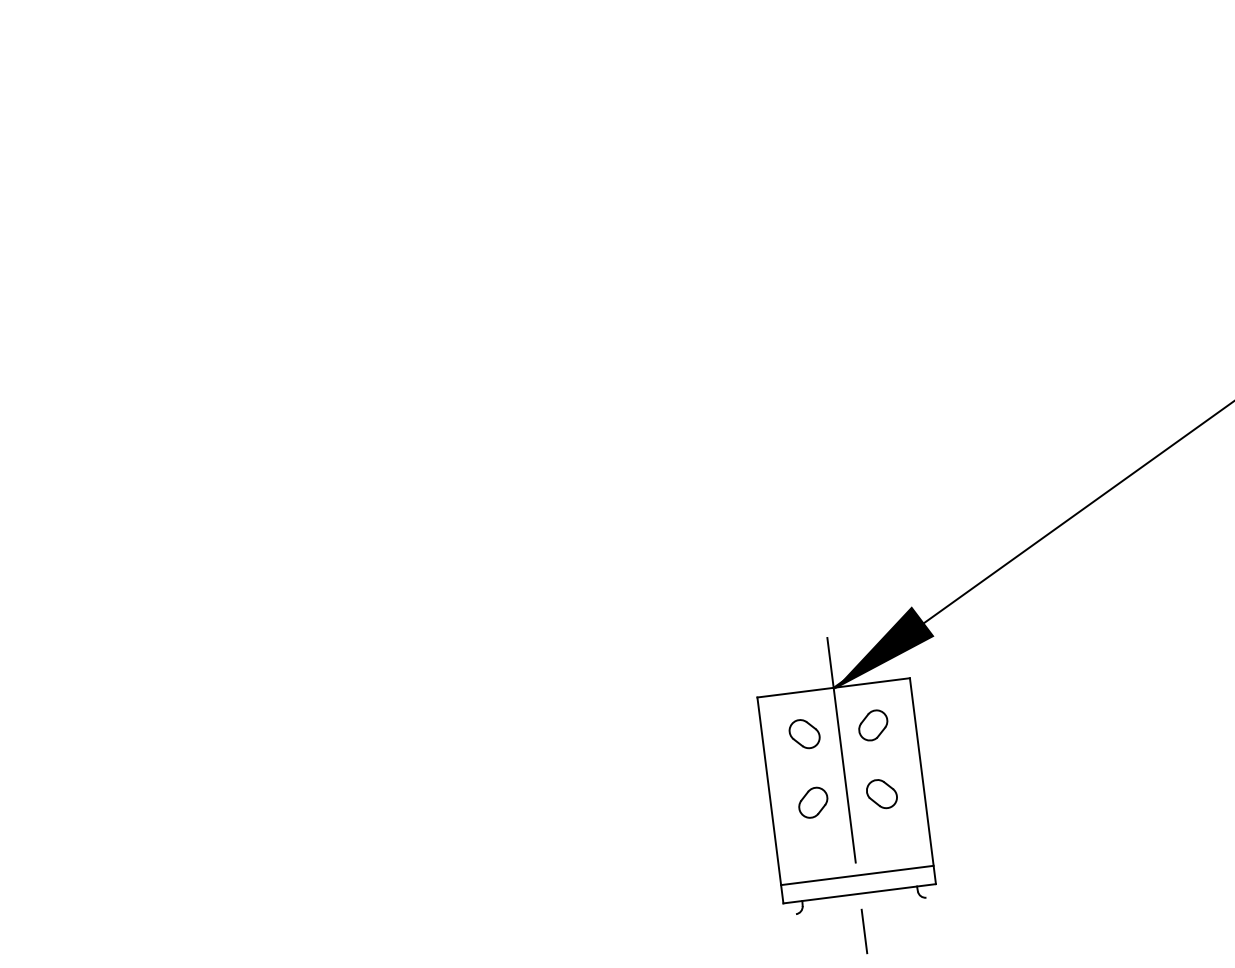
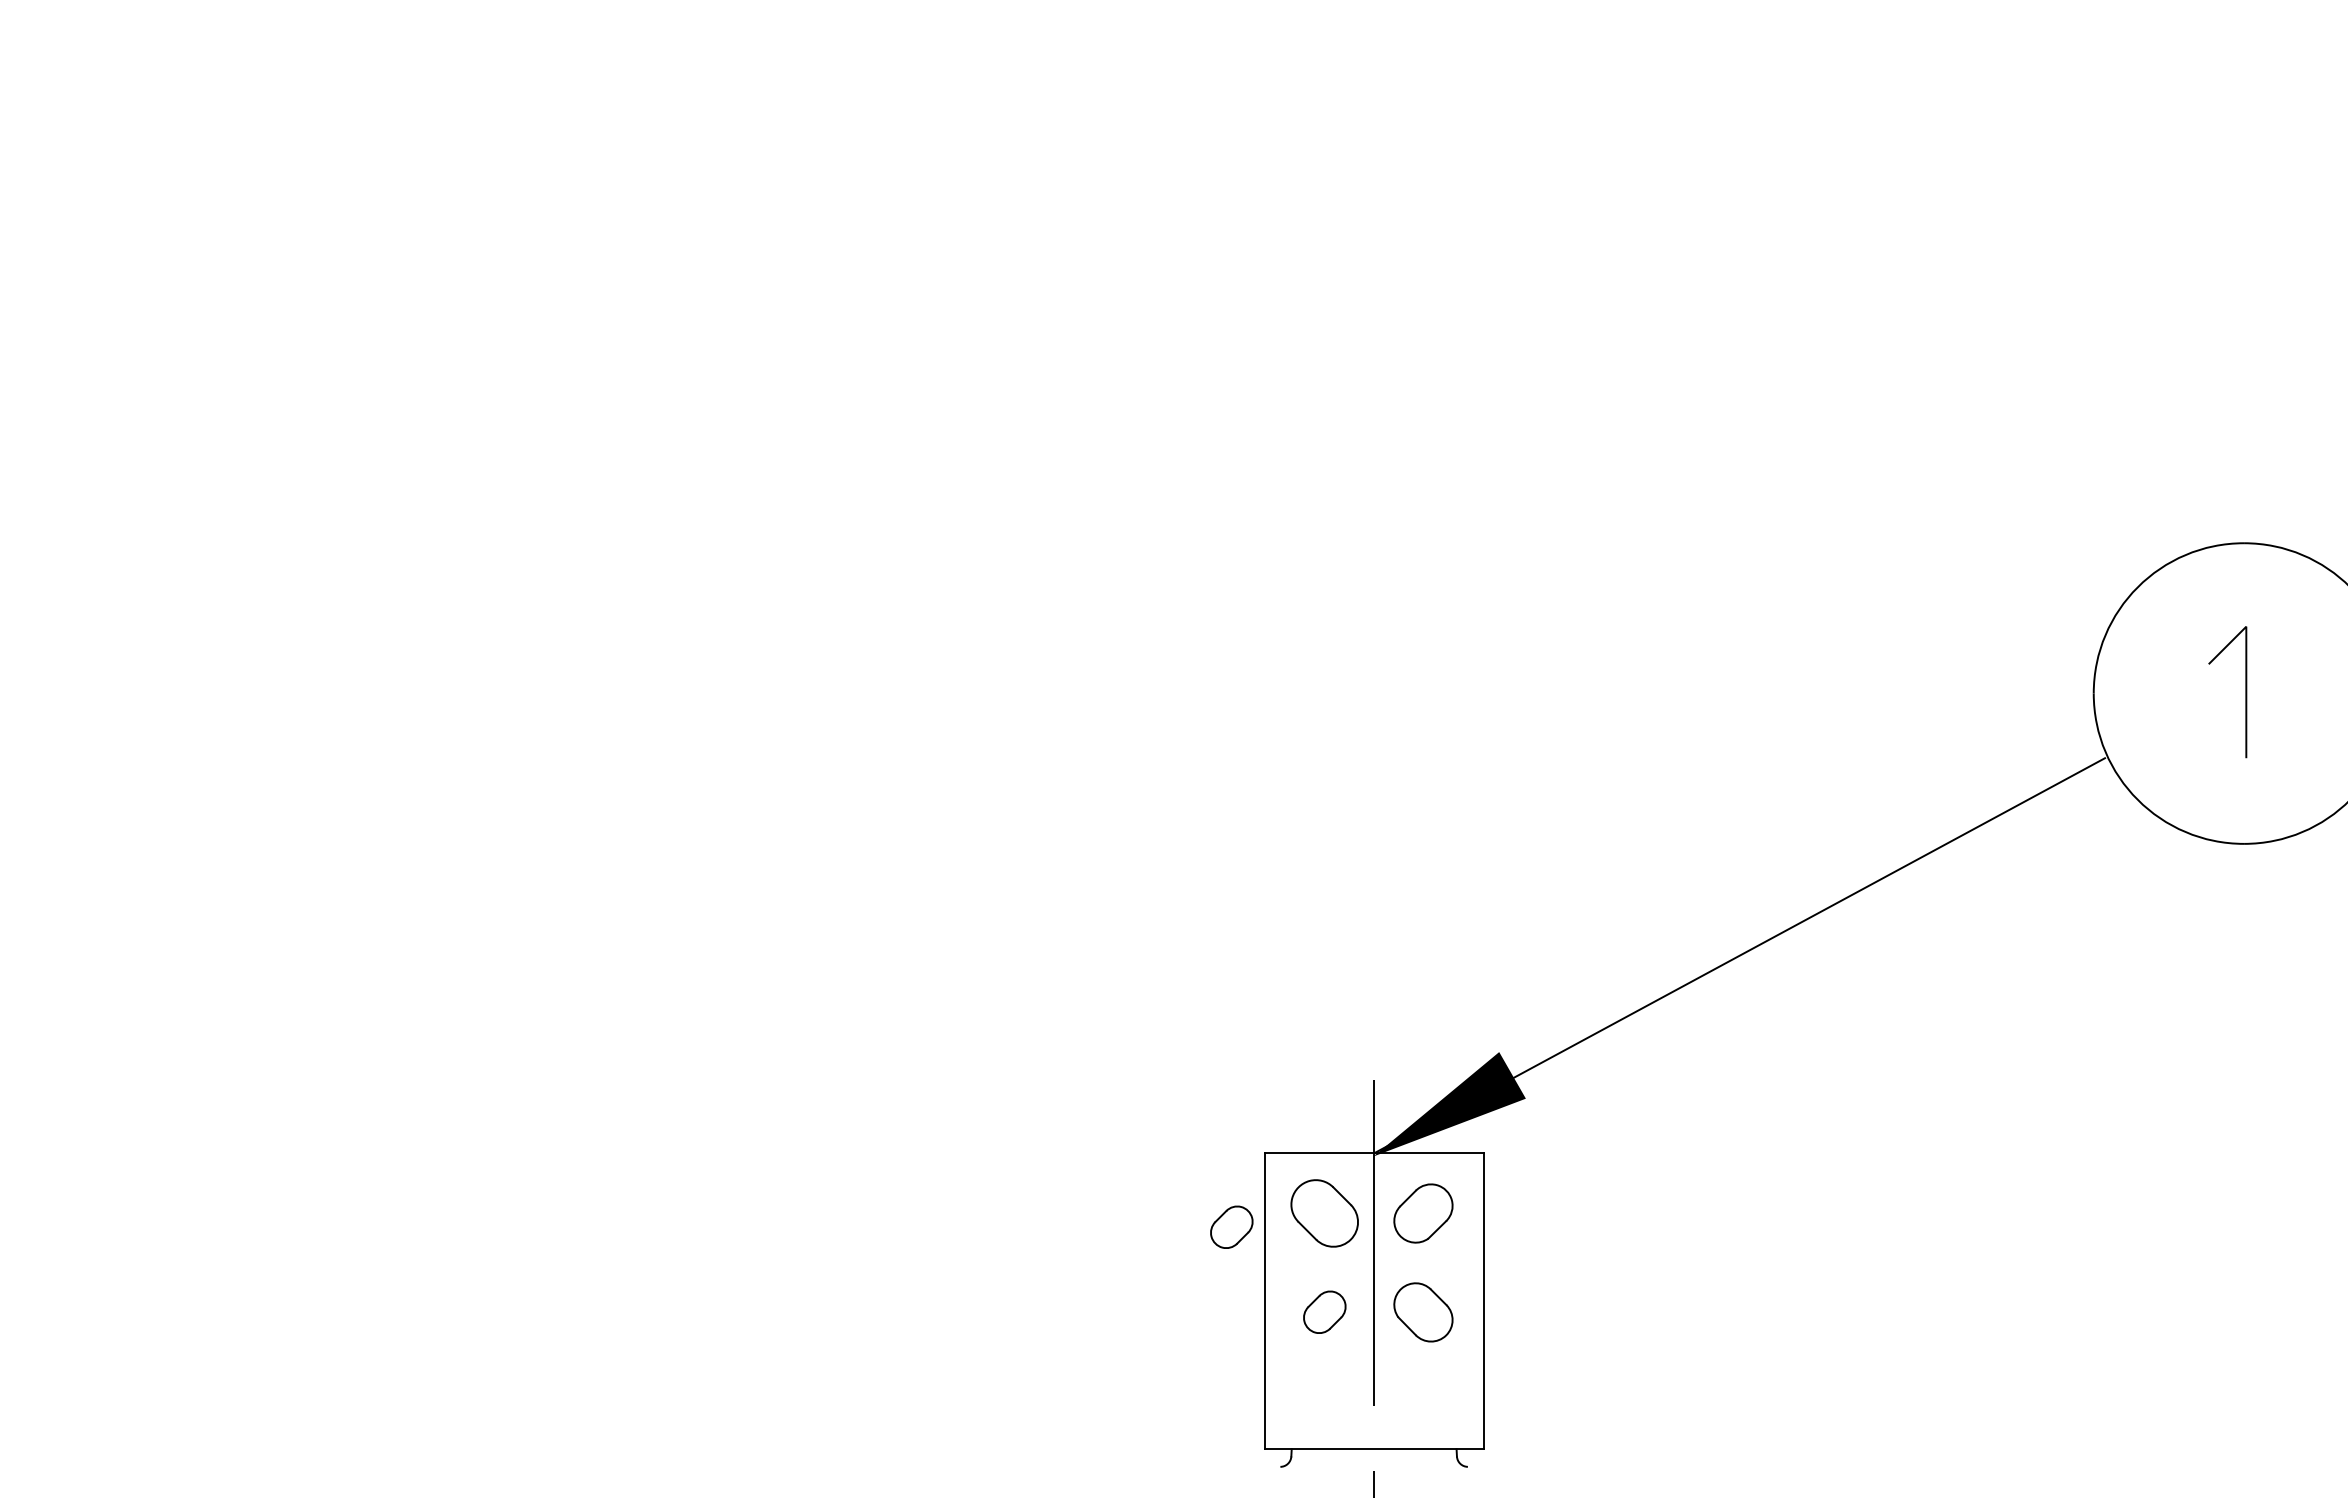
part: (873, 725) -> (1423, 1213), size x1.4
part: (804, 734) -> (1324, 1213), size x1.6
part: (740, 751) -> (1231, 1226), added
part: (881, 793) -> (1423, 1311), size x1.4
line: (856, 875) -> (1373, 1423), removed

